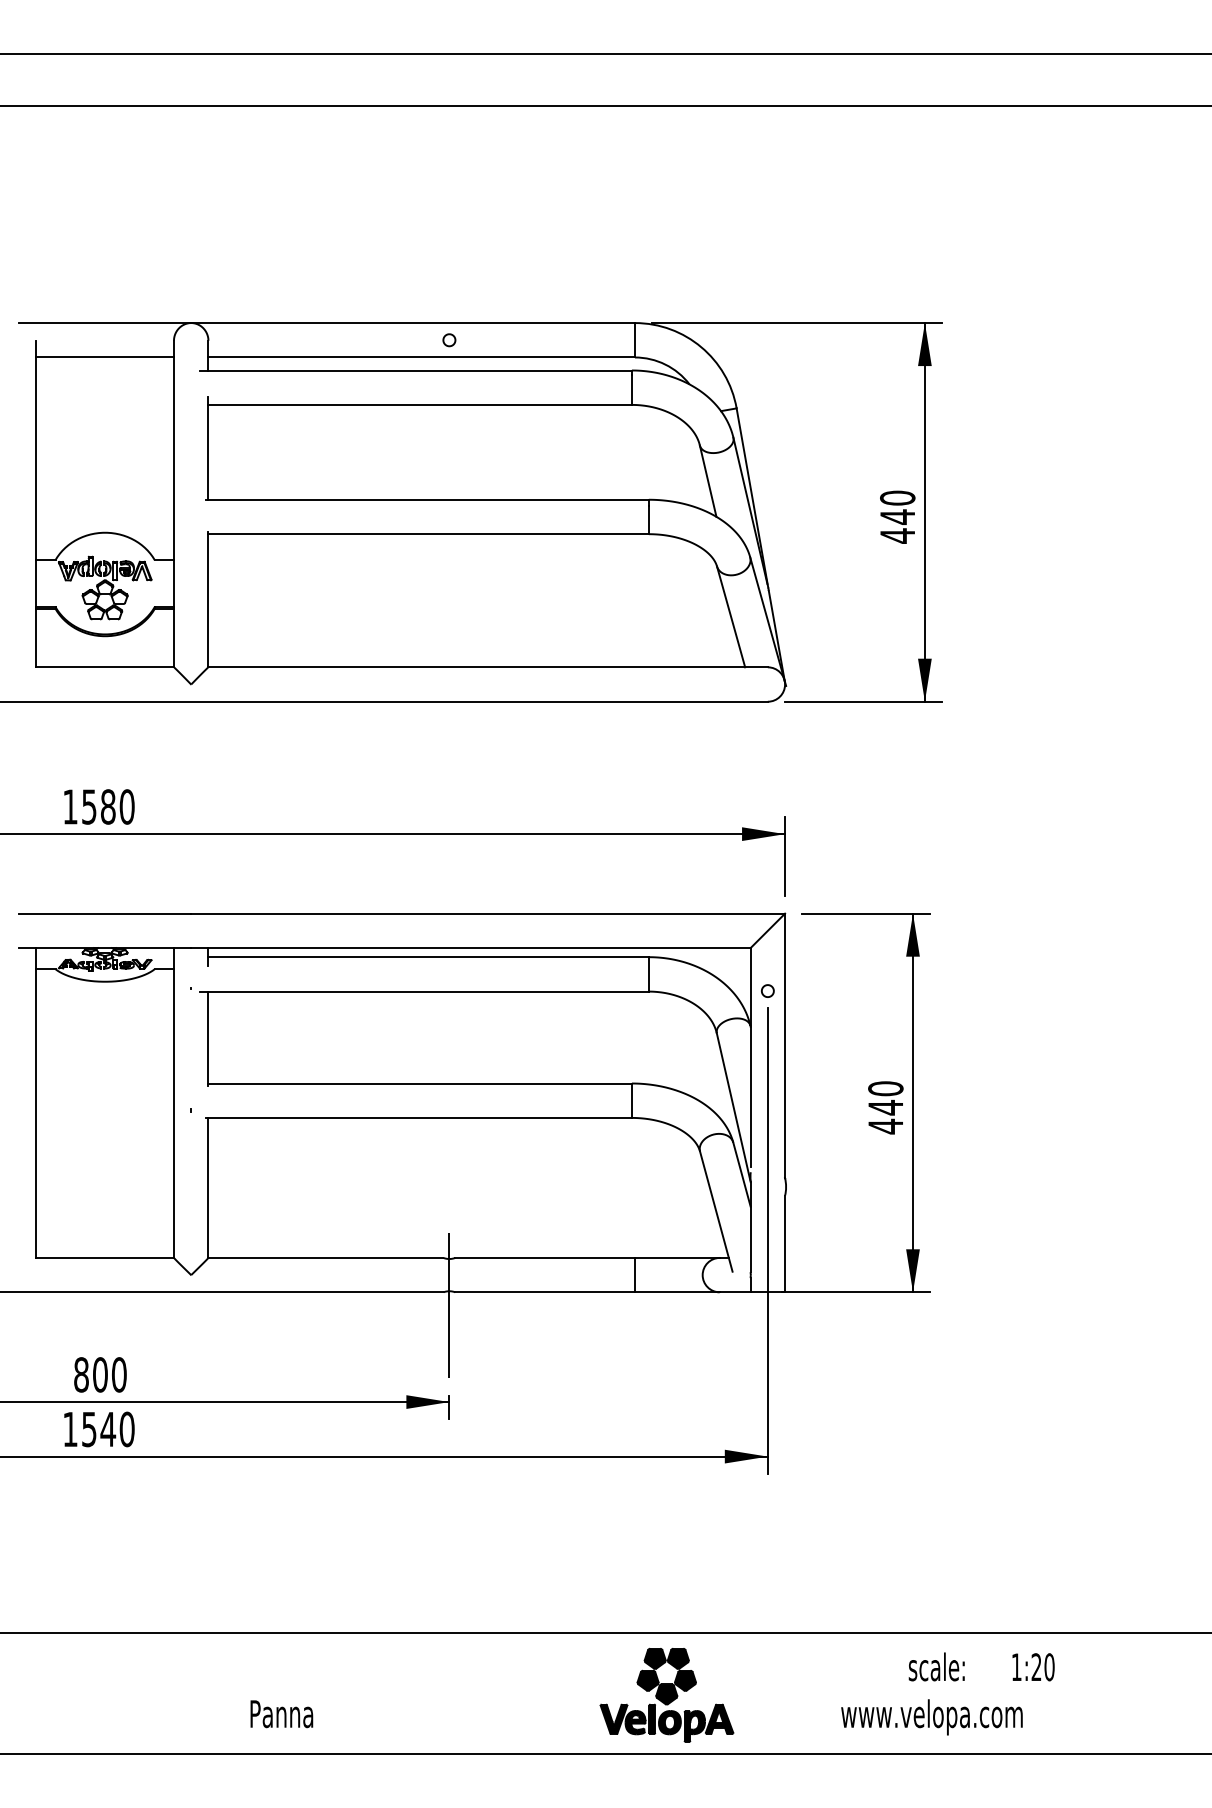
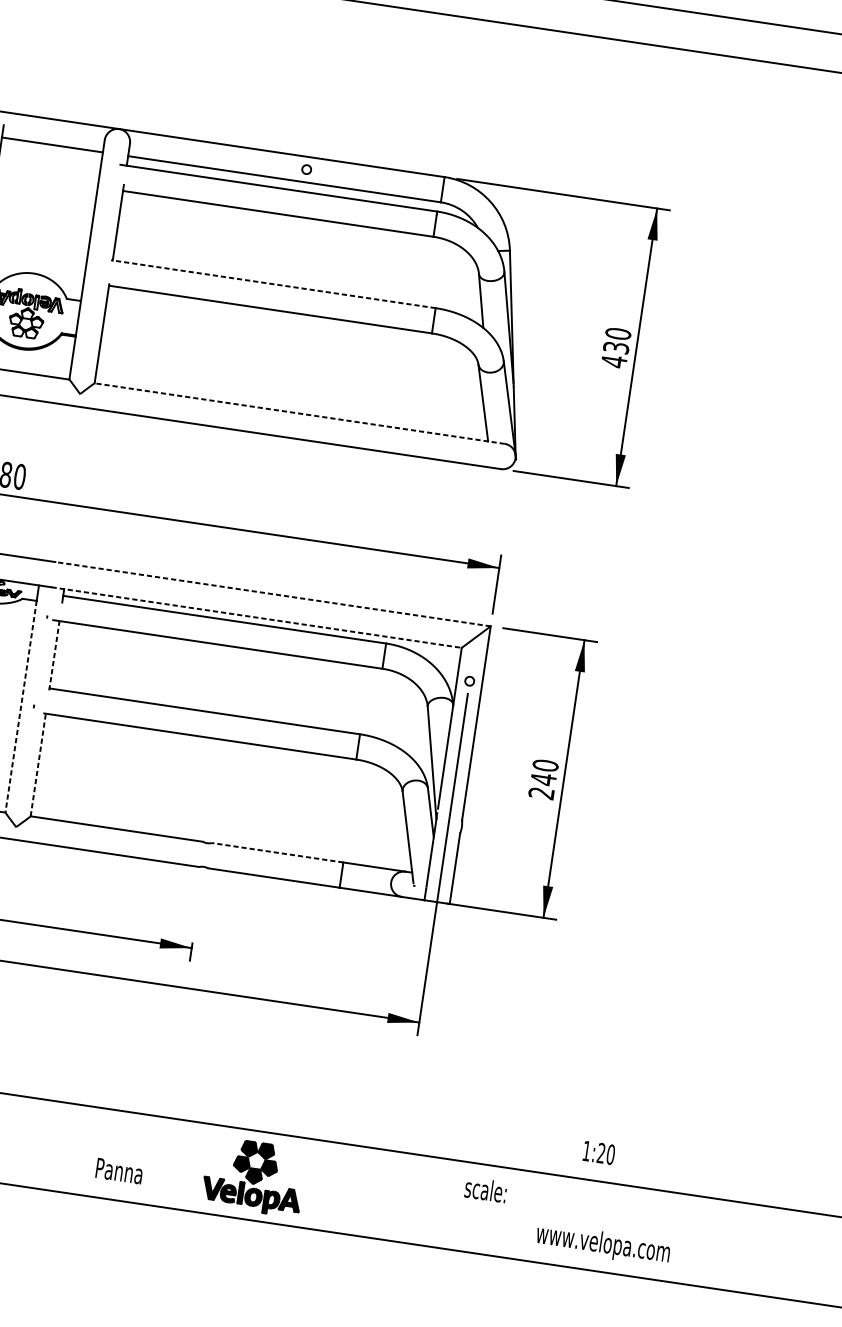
line: (426, 499) -> (272, 283), solid -> dashed
text: (897, 516) -> (616, 347), 440 -> 430
line: (488, 667) -> (299, 413), solid -> dashed
line: (488, 913) -> (273, 594), solid -> dashed
line: (470, 948) -> (256, 617), solid -> dashed
line: (208, 1038) -> (54, 655), solid -> dashed
line: (174, 1114) -> (21, 707), solid -> dashed
text: (885, 1126) -> (541, 793), 440 -> 240
line: (208, 1187) -> (38, 764), solid -> dashed
line: (545, 1257) -> (277, 852), solid -> dashed
line: (449, 1305) -> (202, 877), removed
text: (936, 1666) -> (485, 1189), moved
text: (1033, 1667) -> (599, 1153), moved
part: (666, 1694) -> (254, 1176), moved
text: (281, 1714) -> (119, 1171), moved
text: (931, 1717) -> (602, 1245), moved

